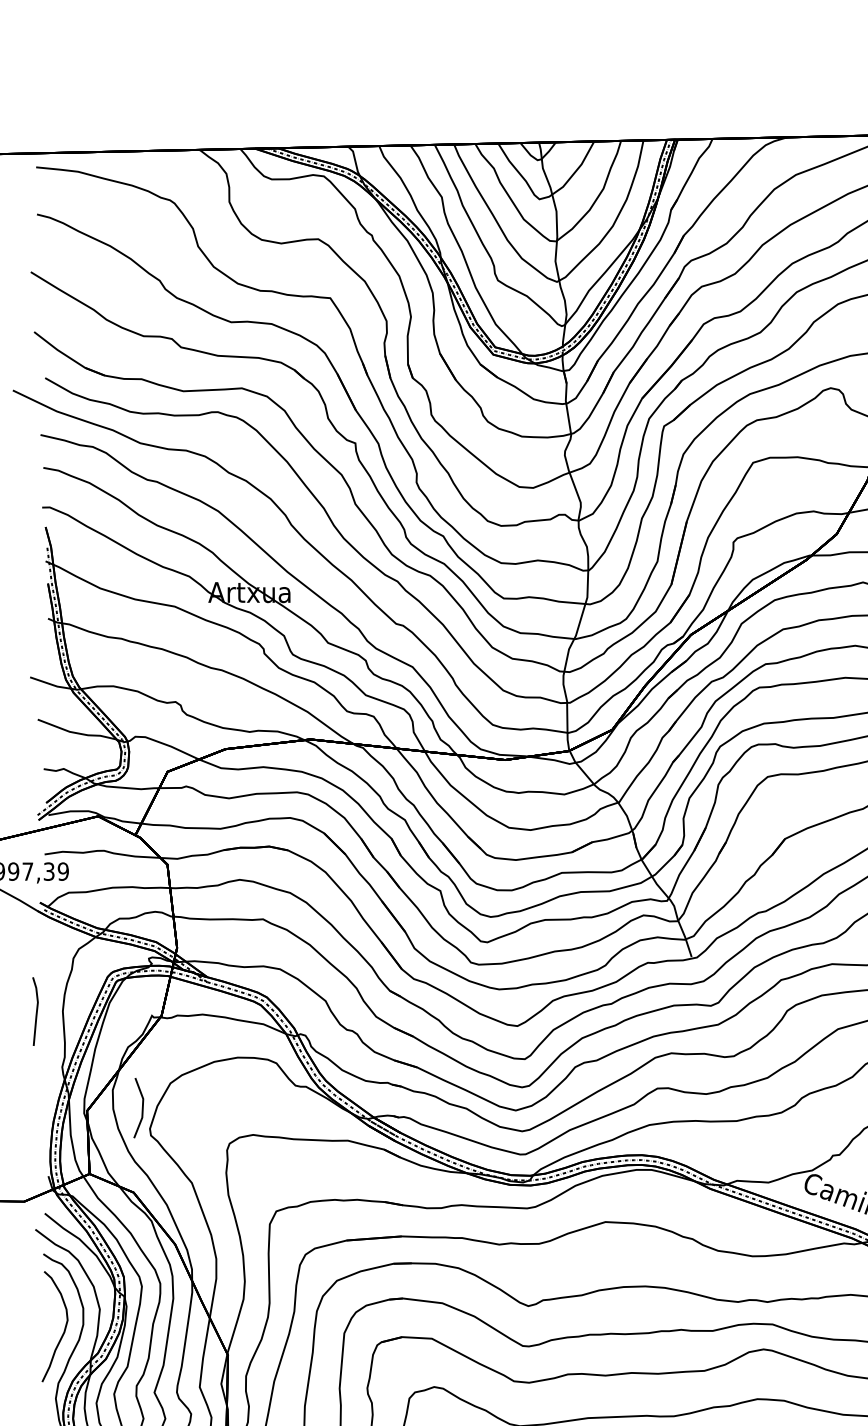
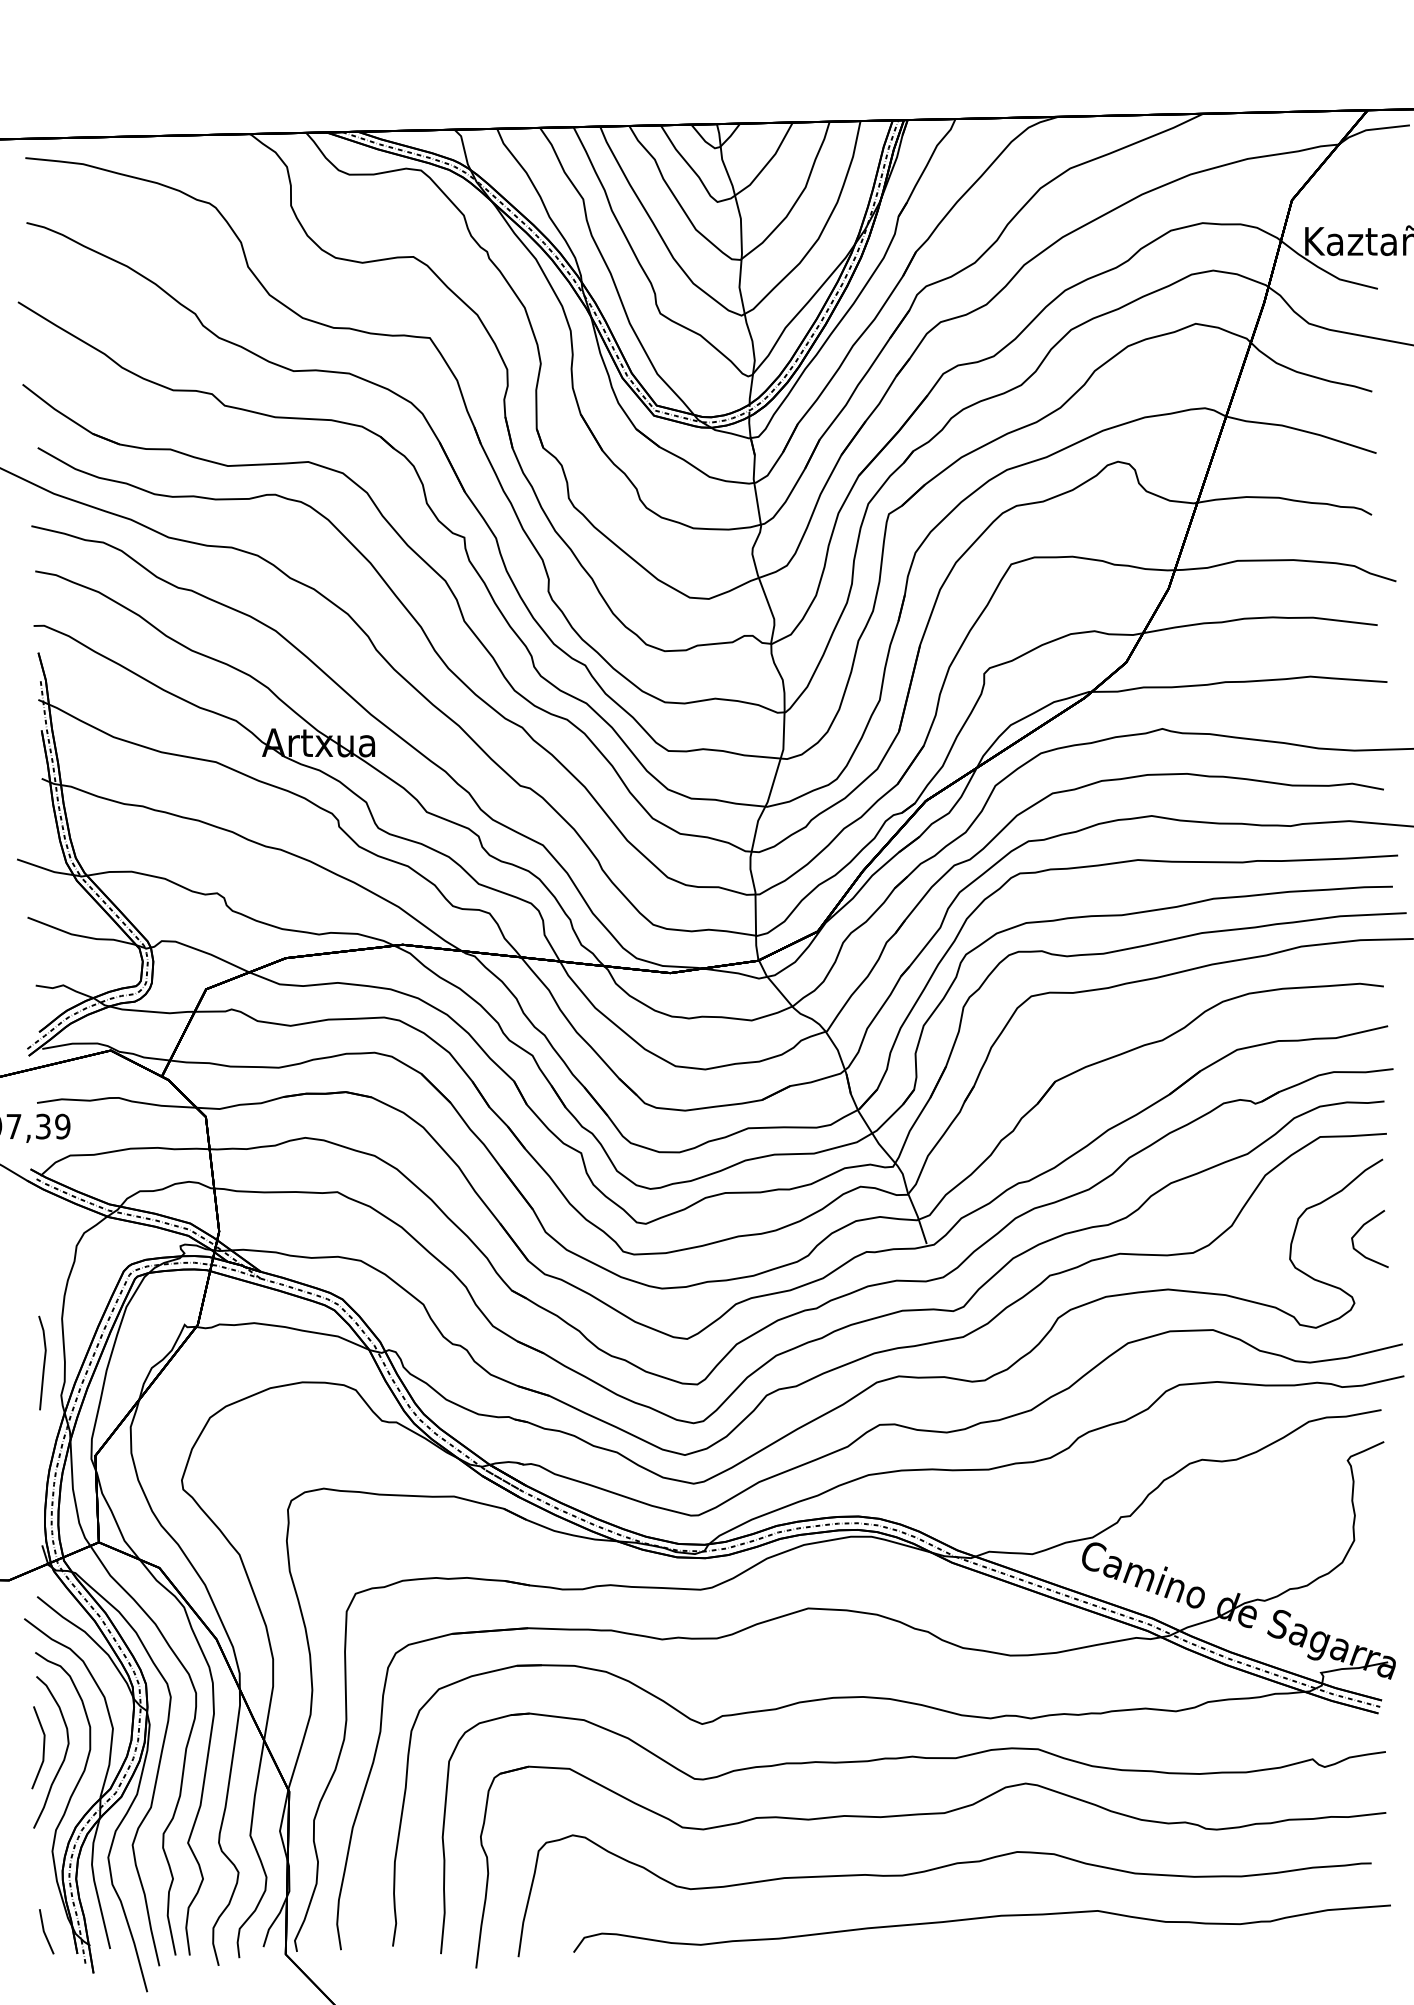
line: (36, 1011) -> (43, 1362), moved
line: (142, 1107) -> (43, 1747), moved

